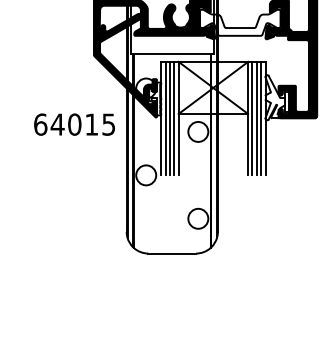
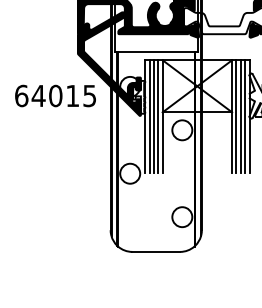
text: (74, 124) -> (55, 95), moved

